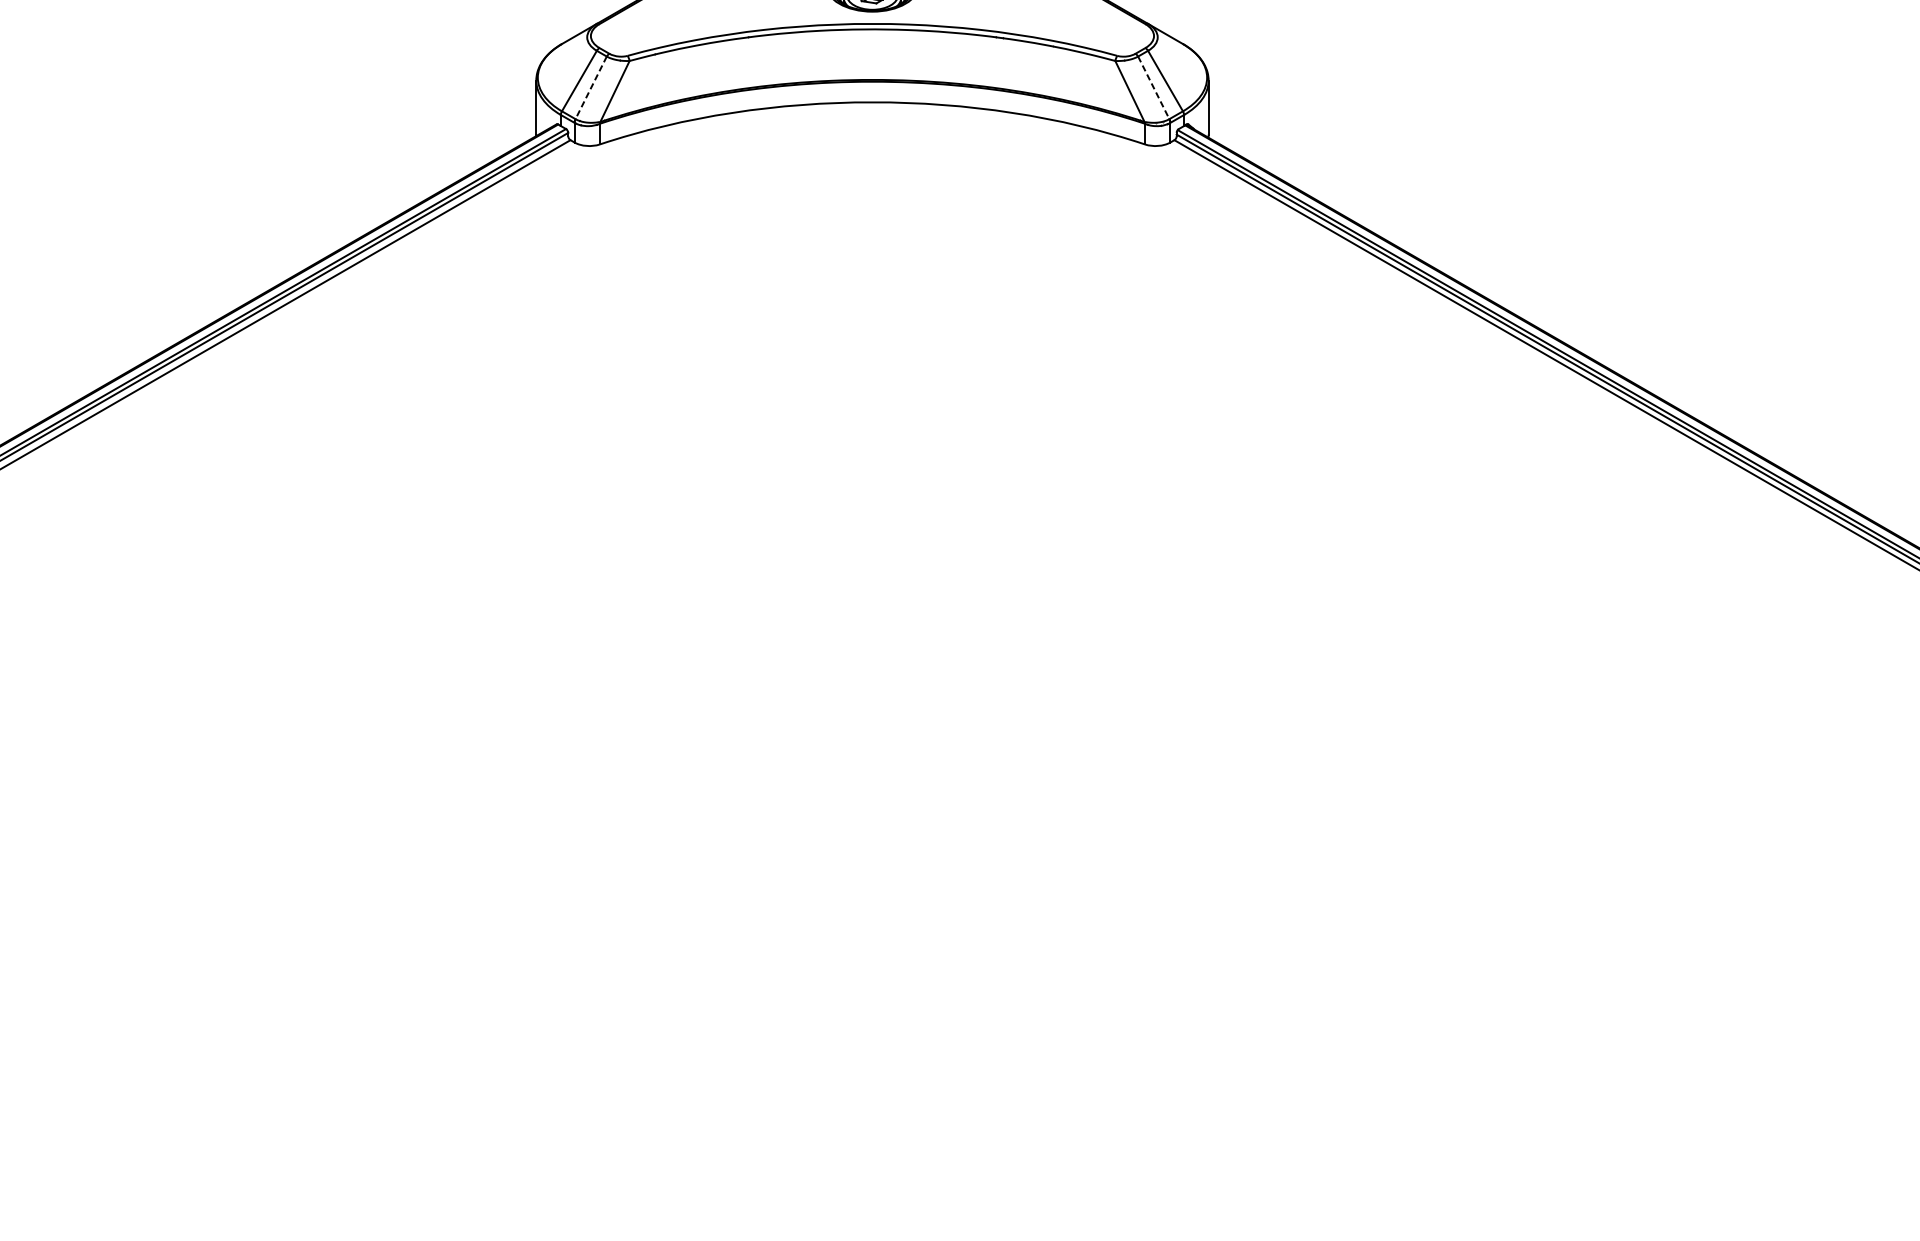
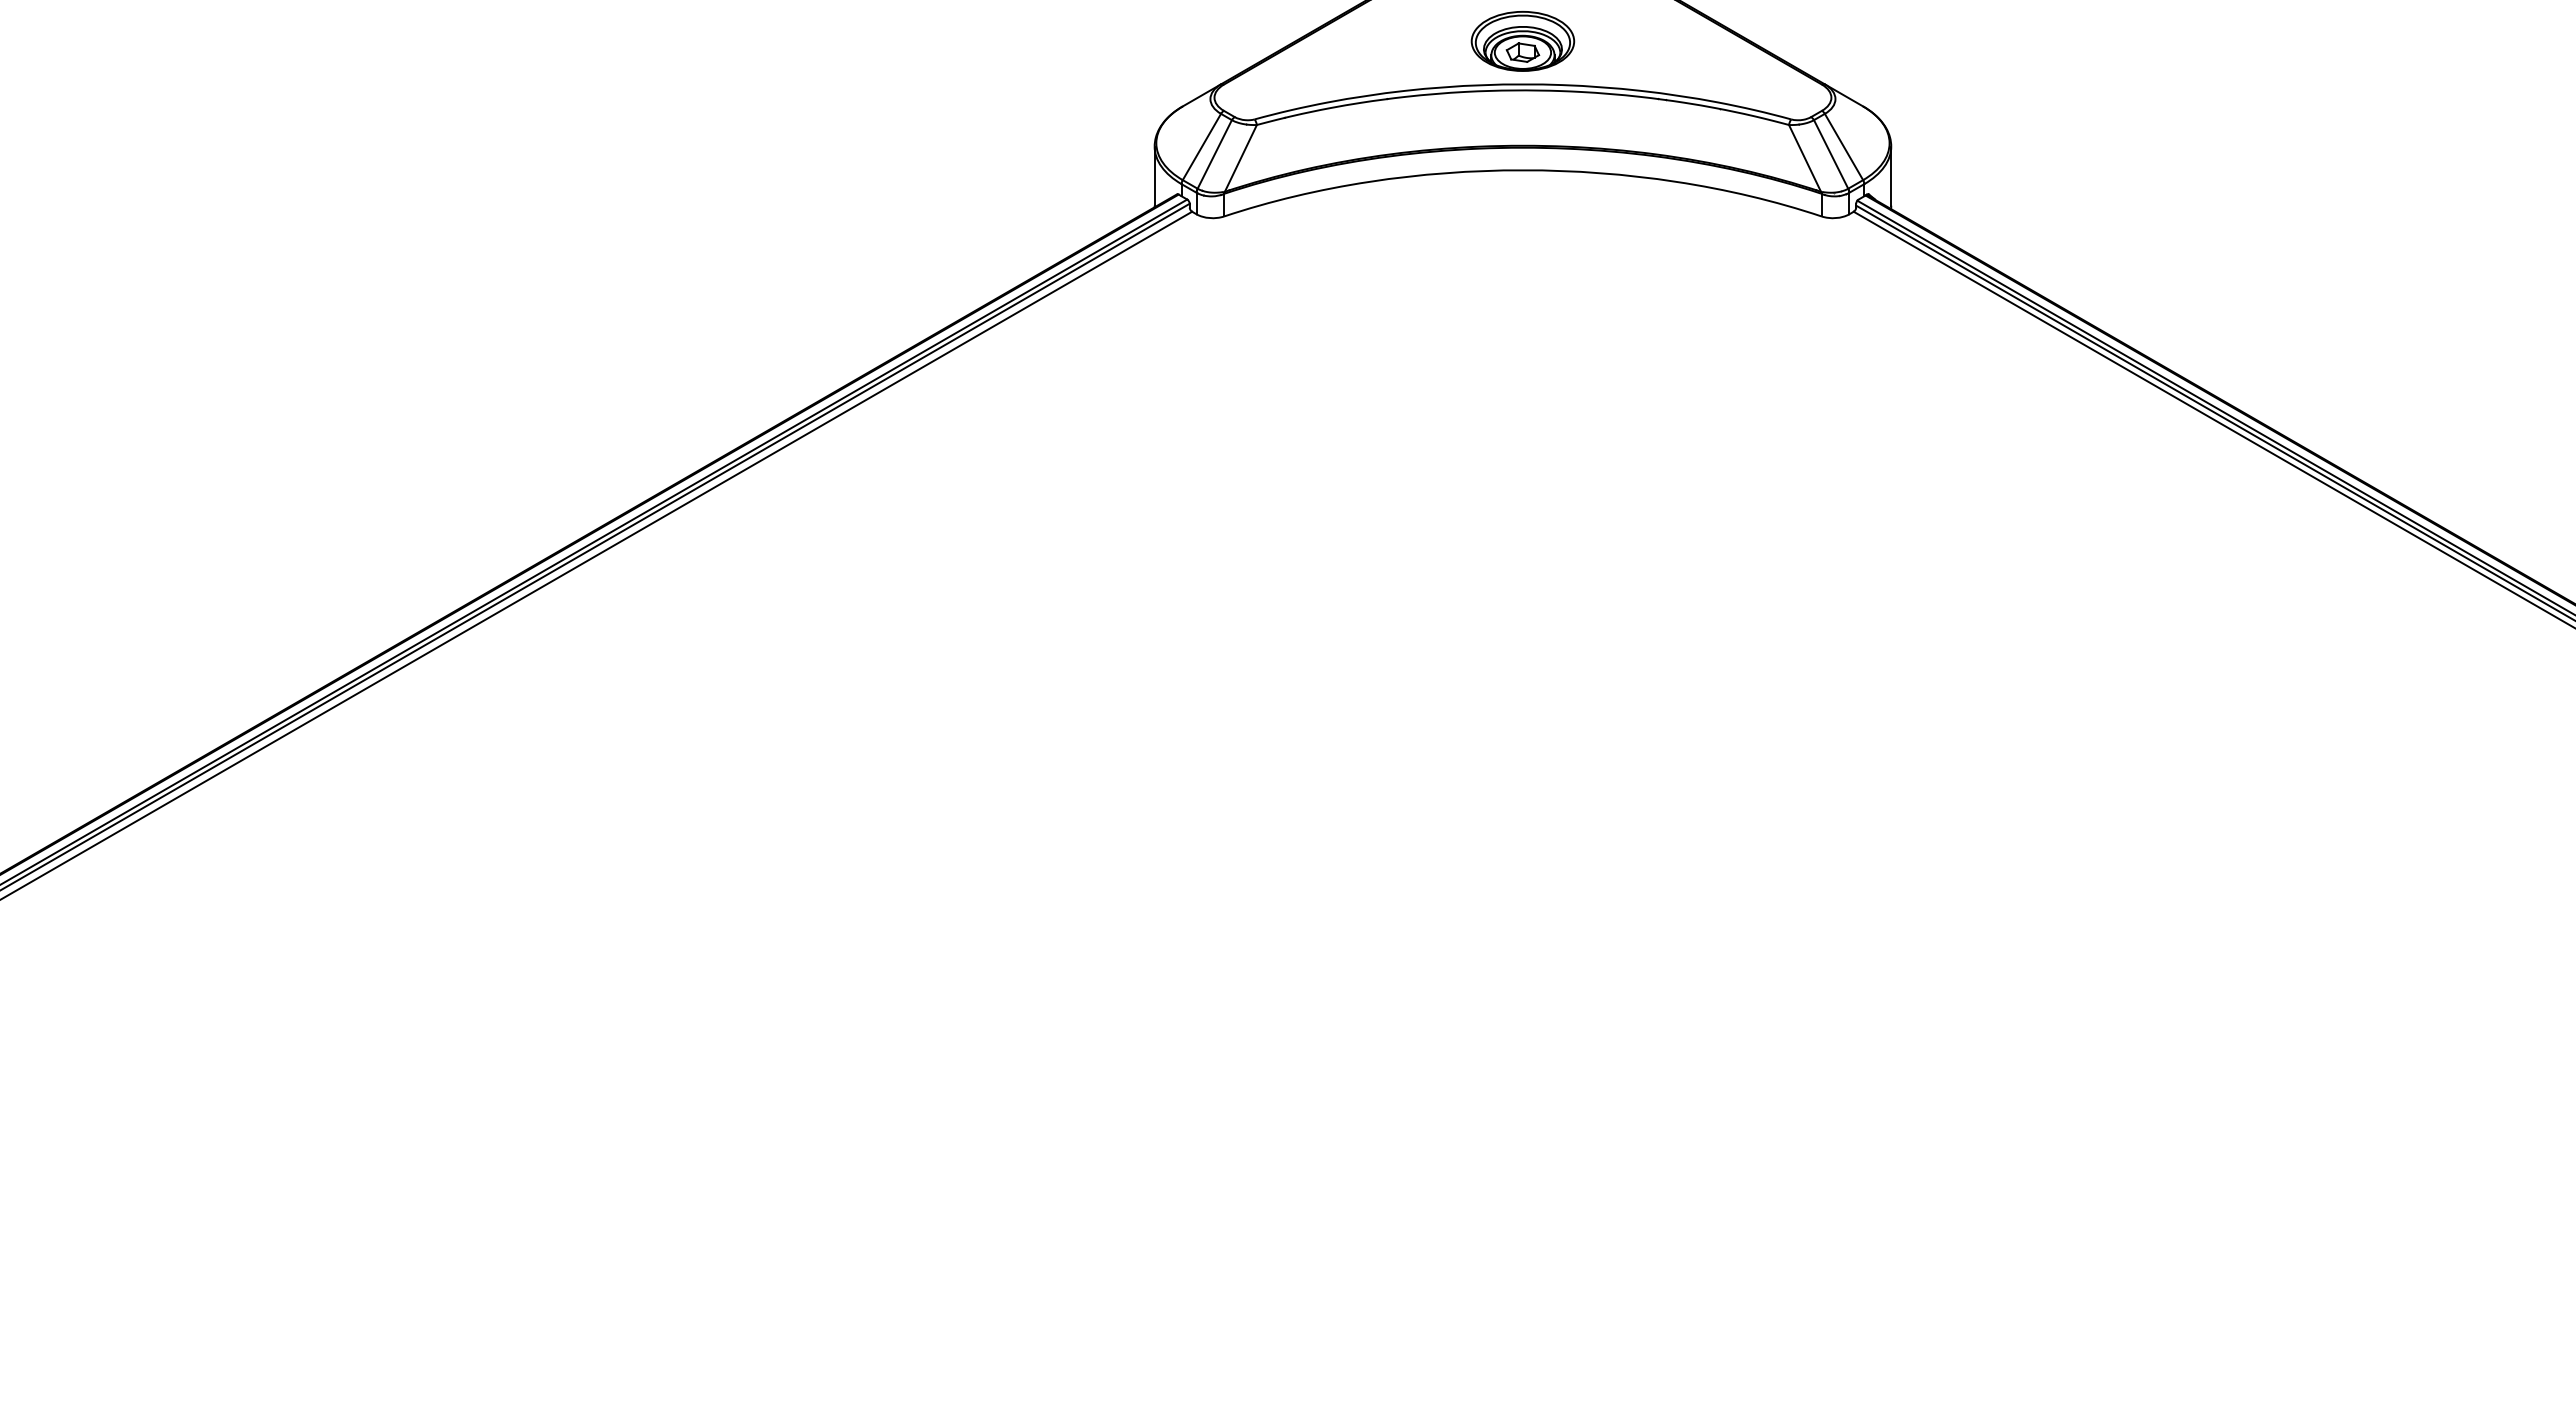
line: (590, 87) -> (1214, 154), dashed -> solid
line: (1154, 87) -> (1831, 154), dashed -> solid

